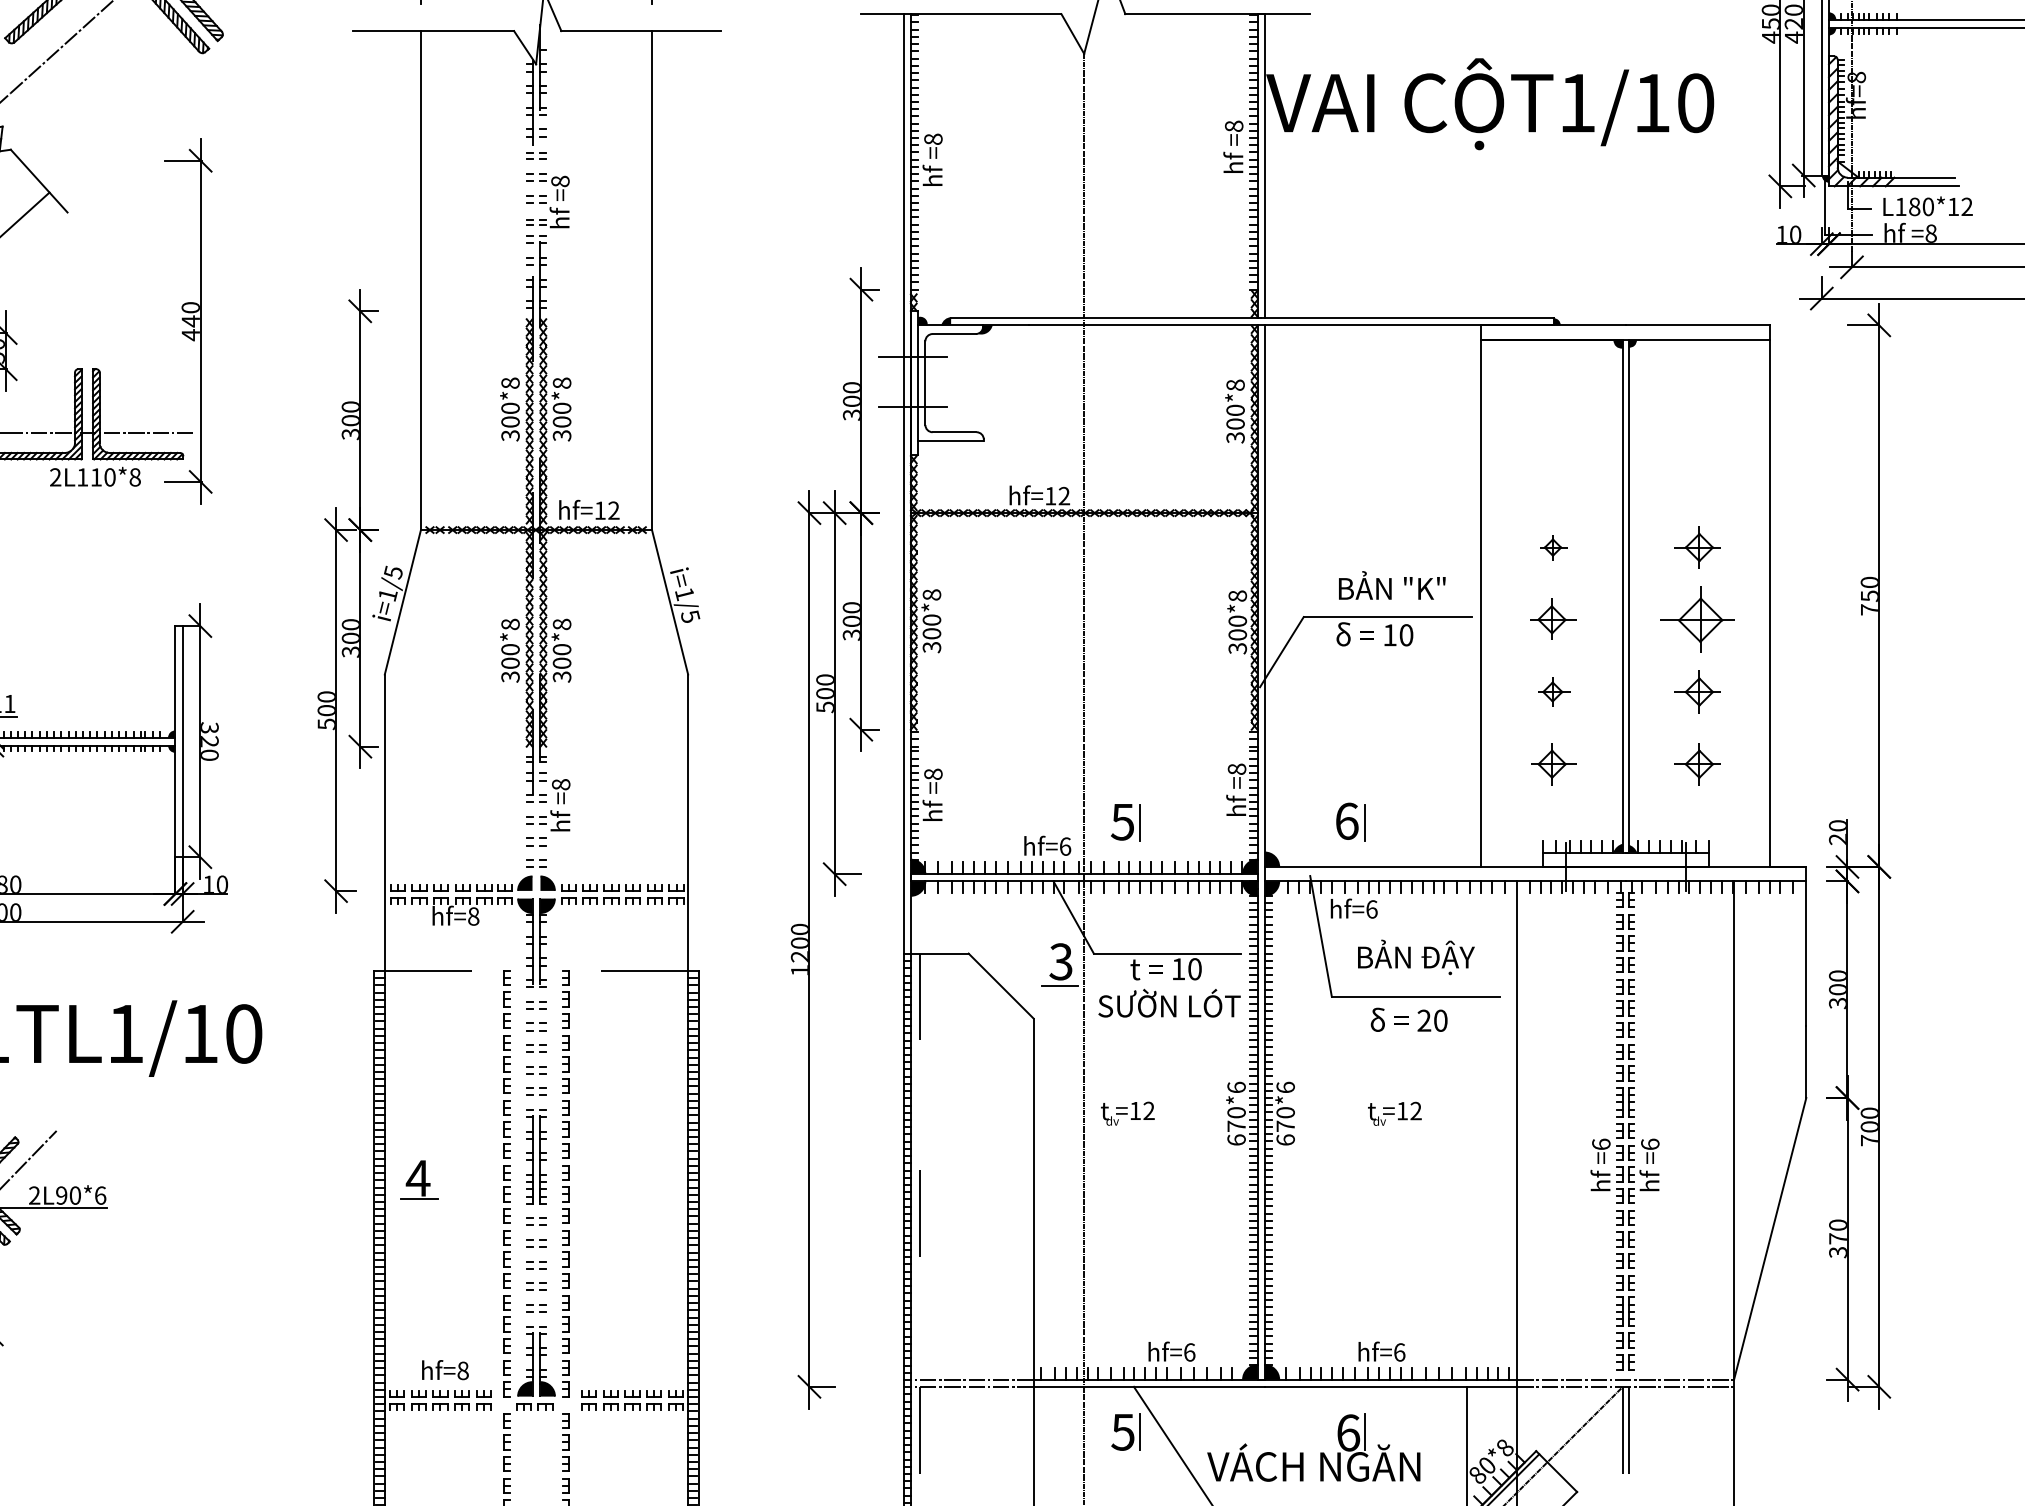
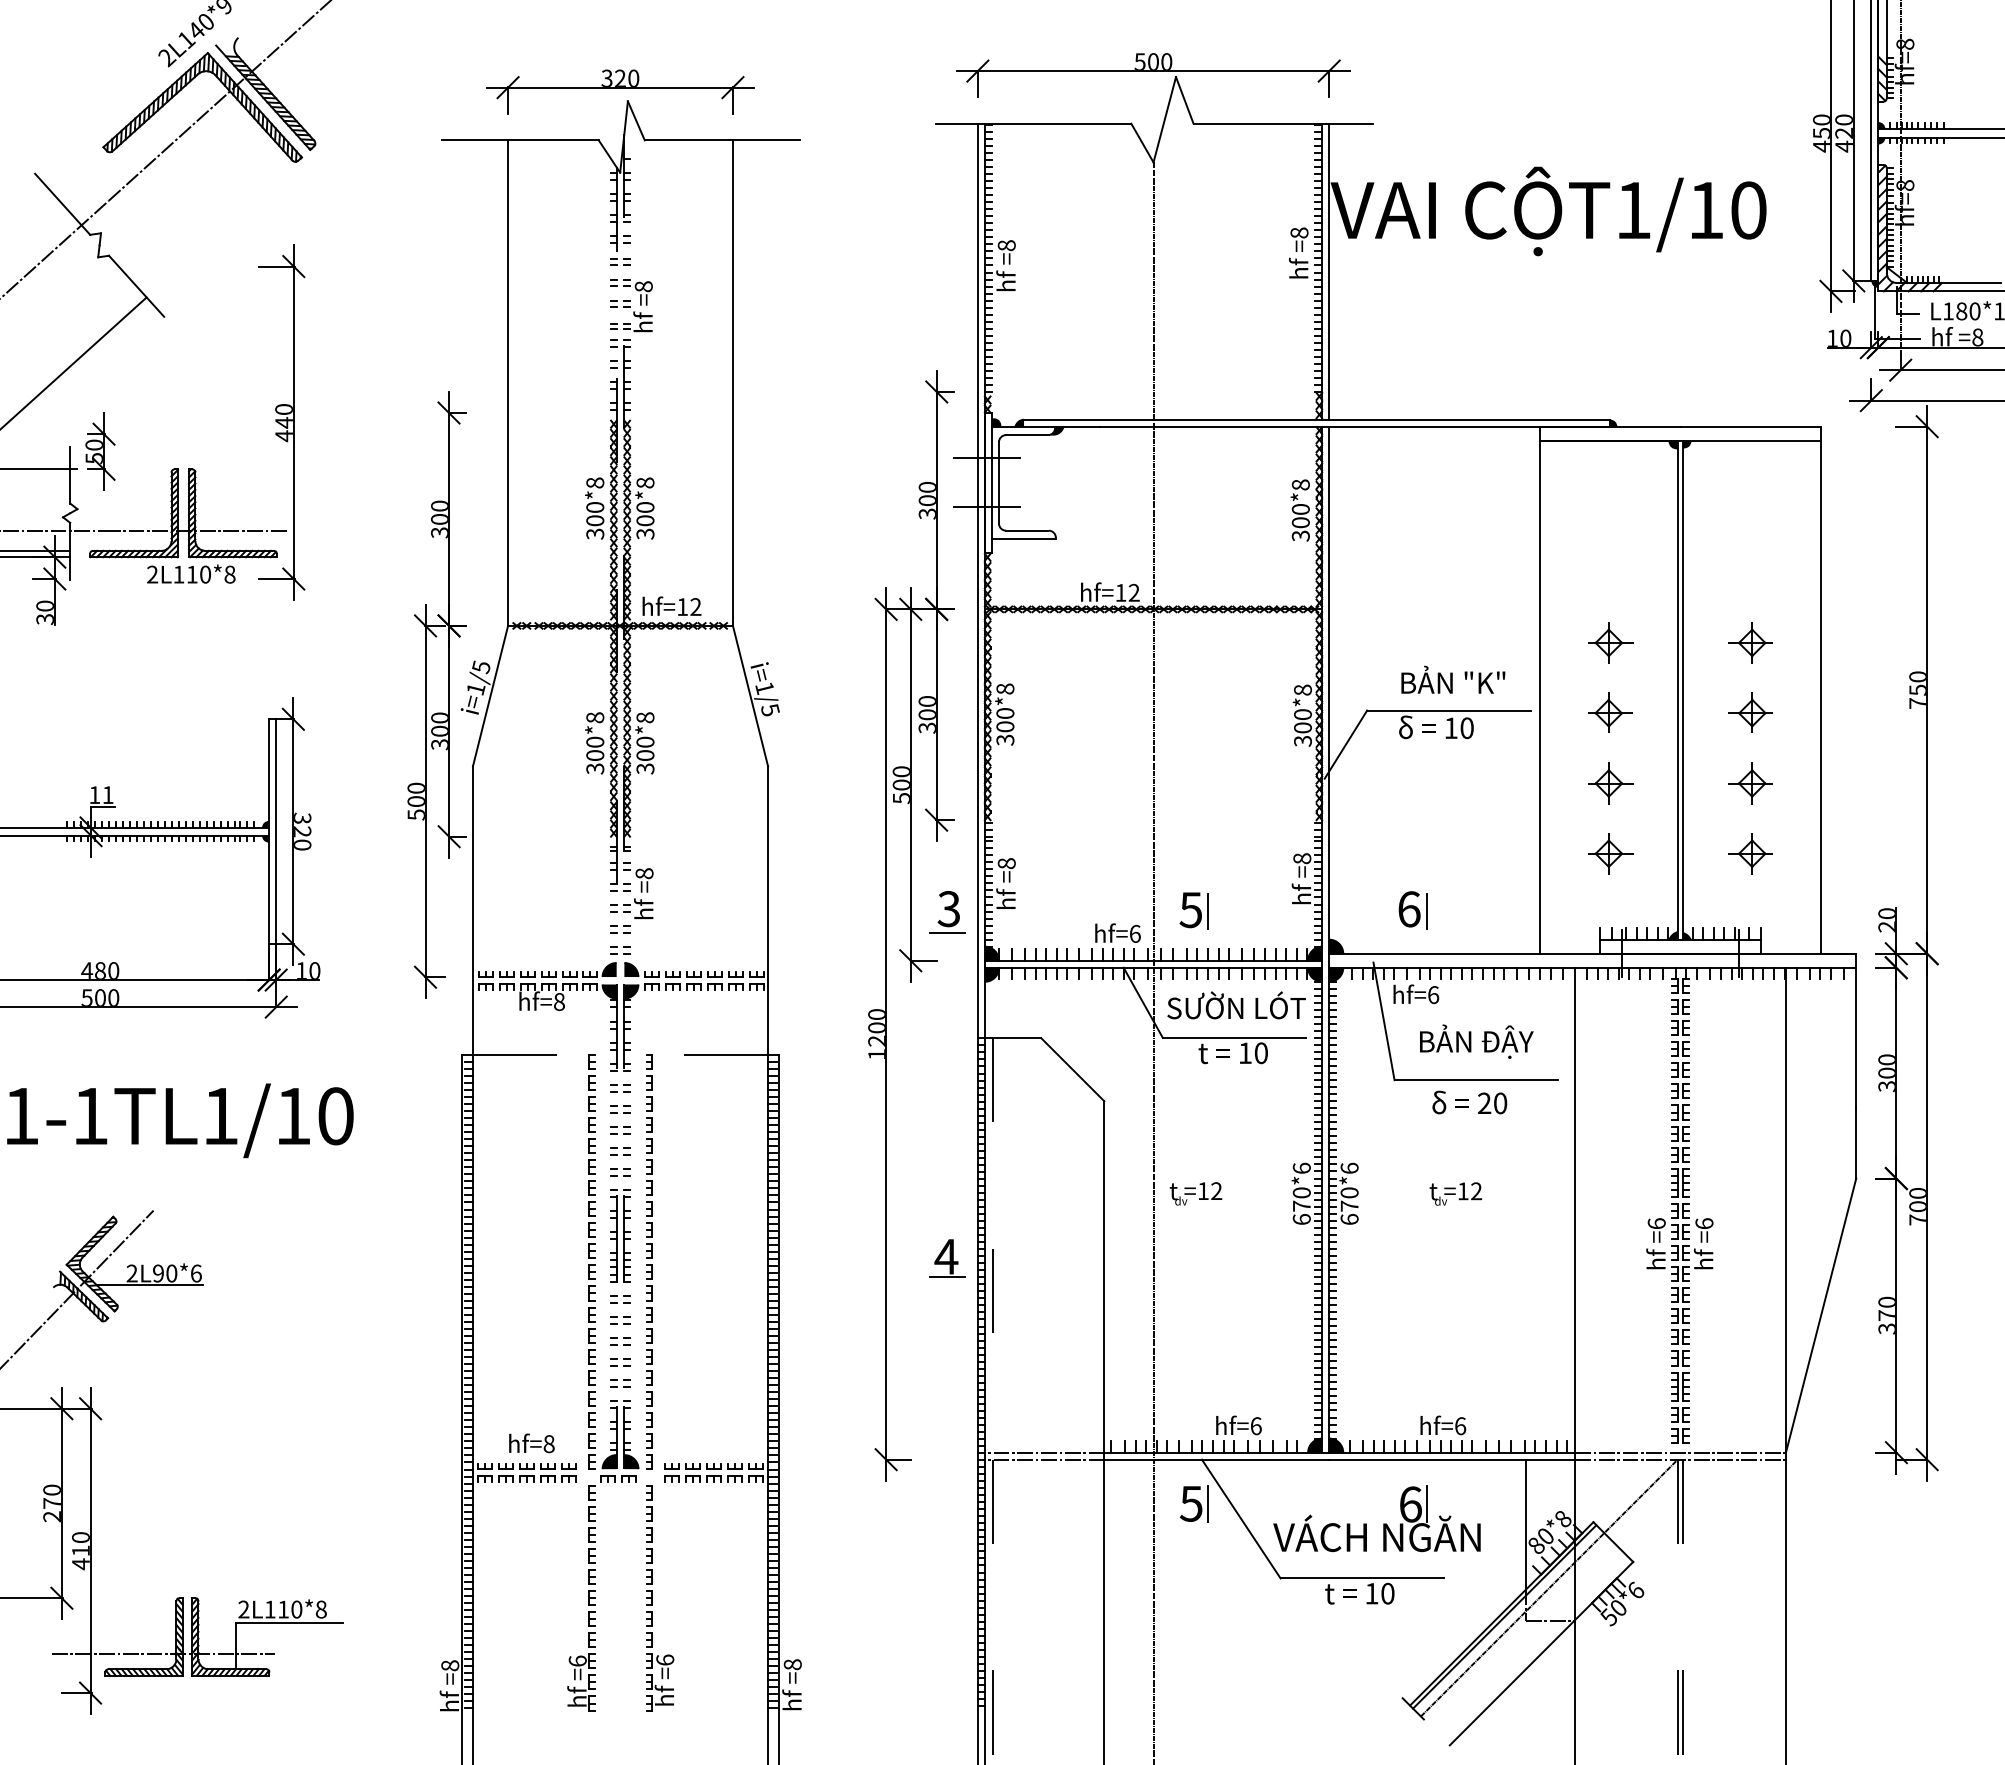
part: (1553, 547) -> (1610, 642), size x1.67
part: (1697, 619) -> (1750, 712), size x0.62
part: (1553, 692) -> (1610, 783), size x1.43
part: (1059, 965) -> (947, 912), moved
text: (1169, 1003) -> (1236, 1005), moved
part: (419, 1180) -> (947, 1258), moved

